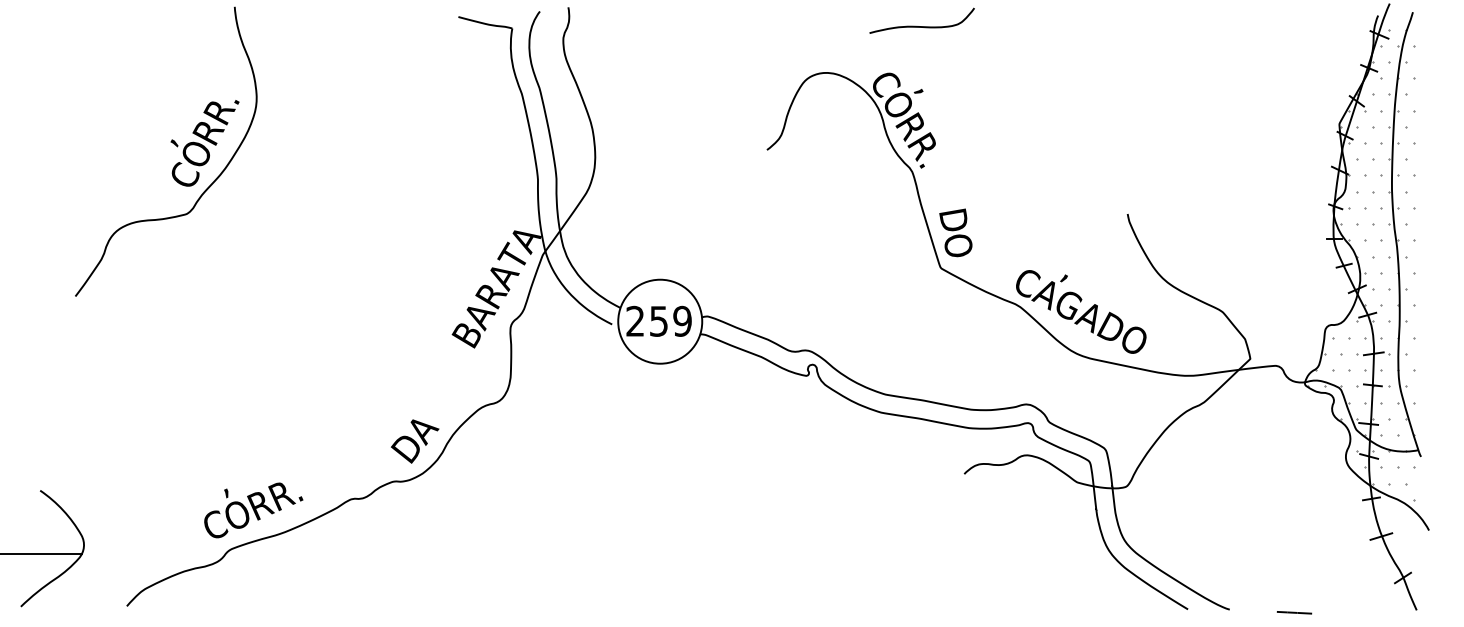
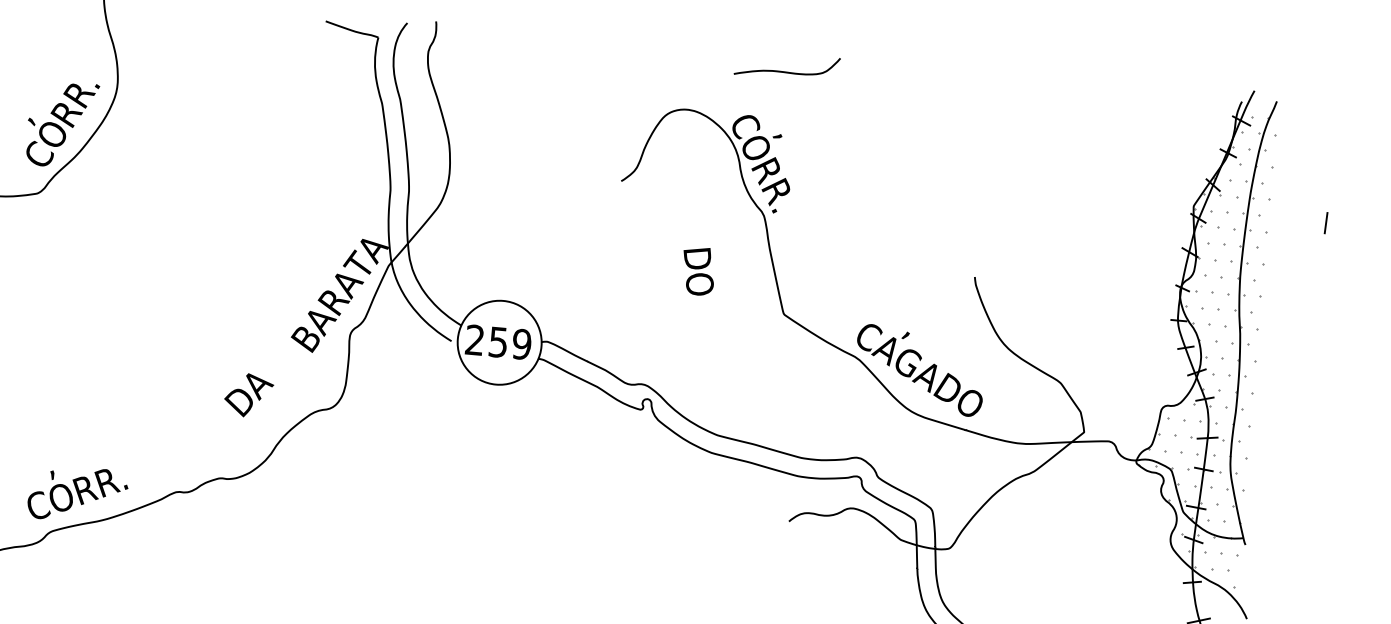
text: (955, 232) -> (698, 270), moved
text: (415, 441) -> (249, 395), moved

